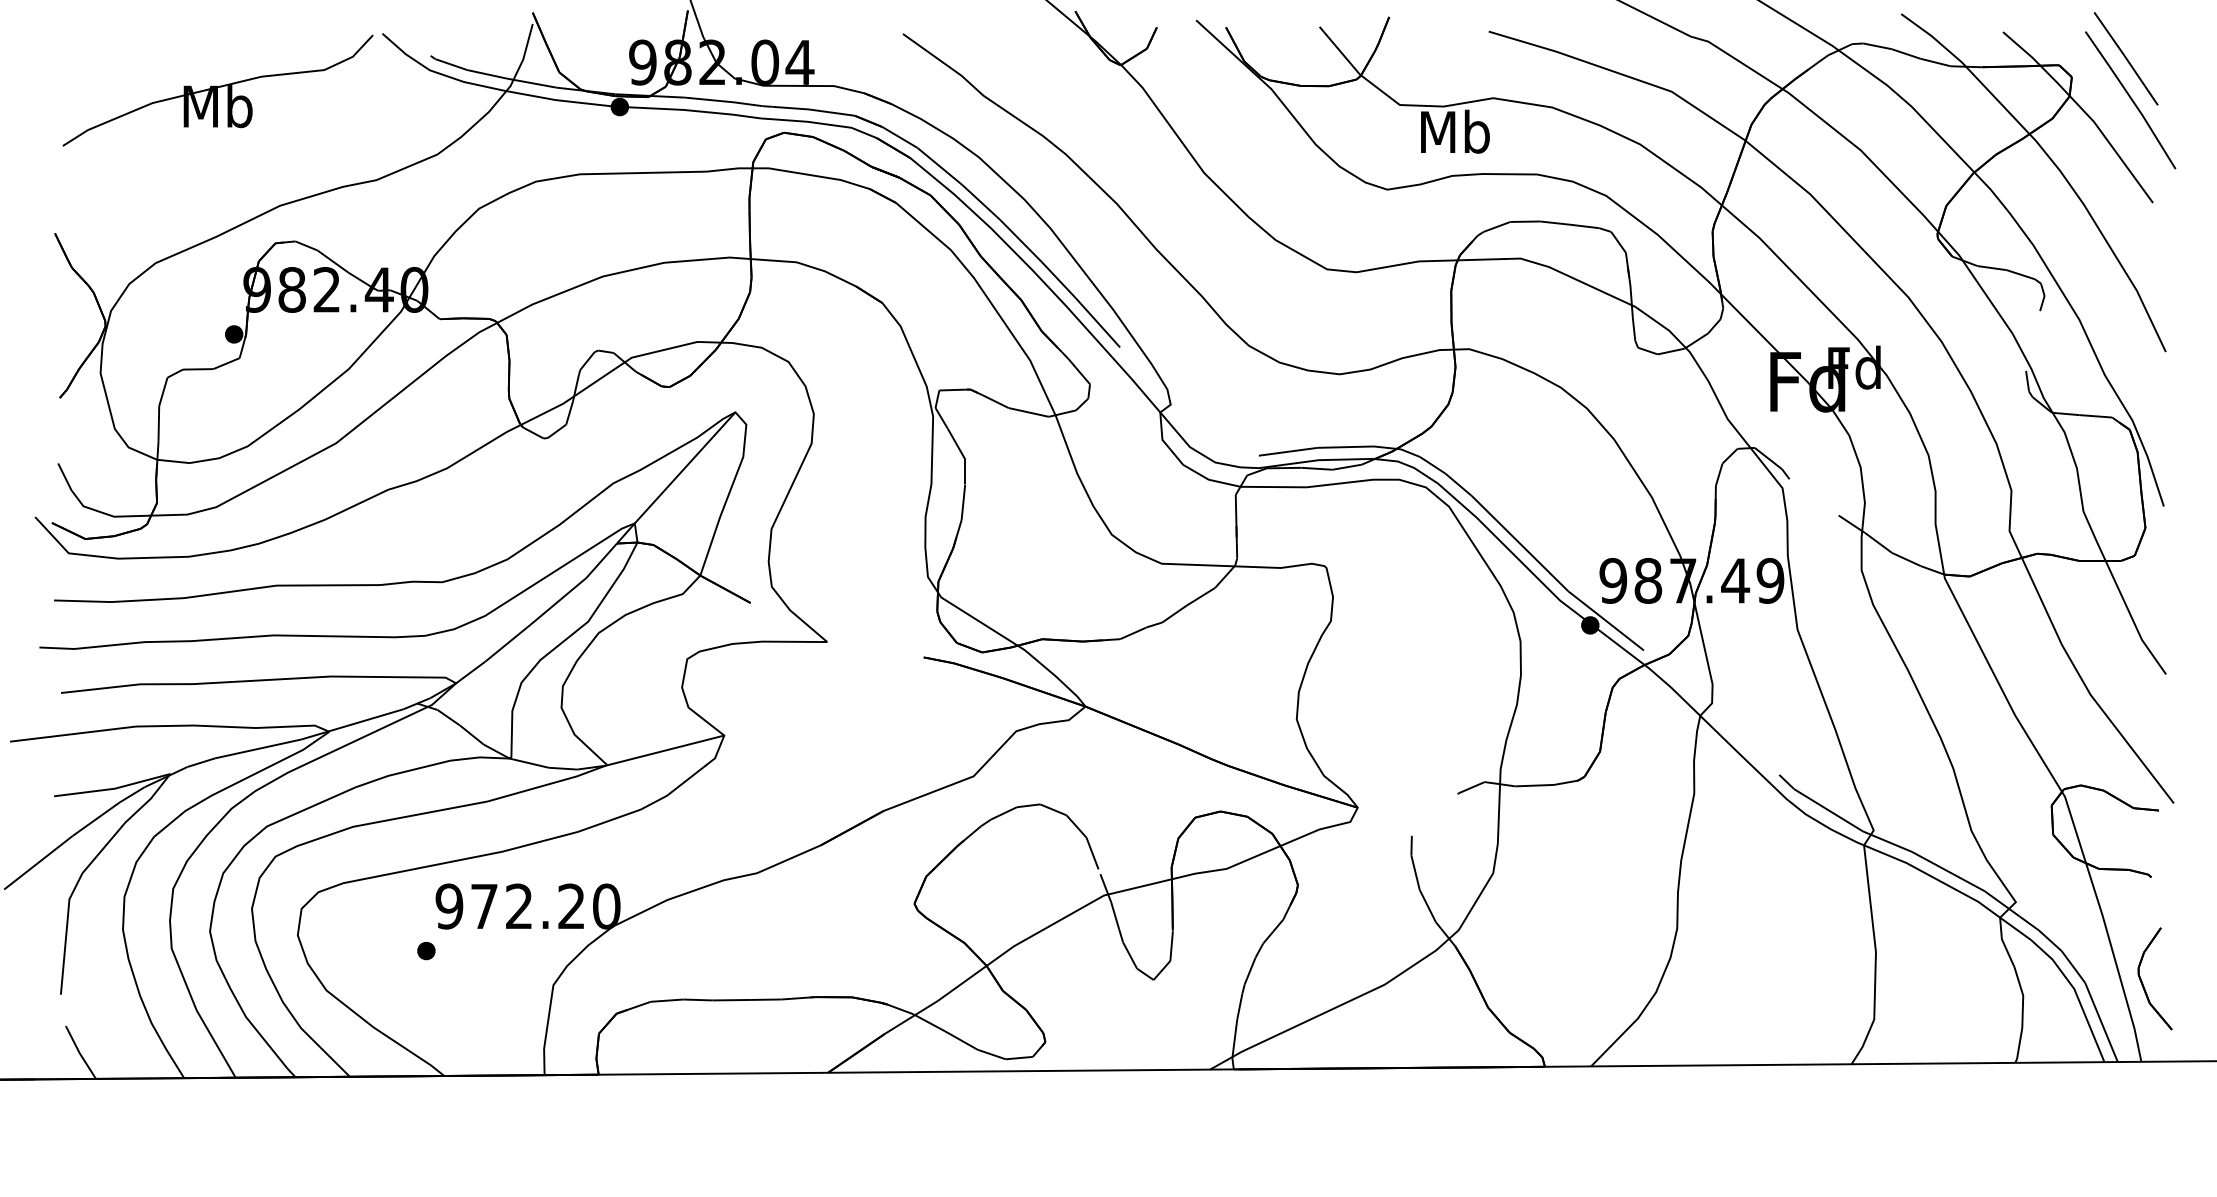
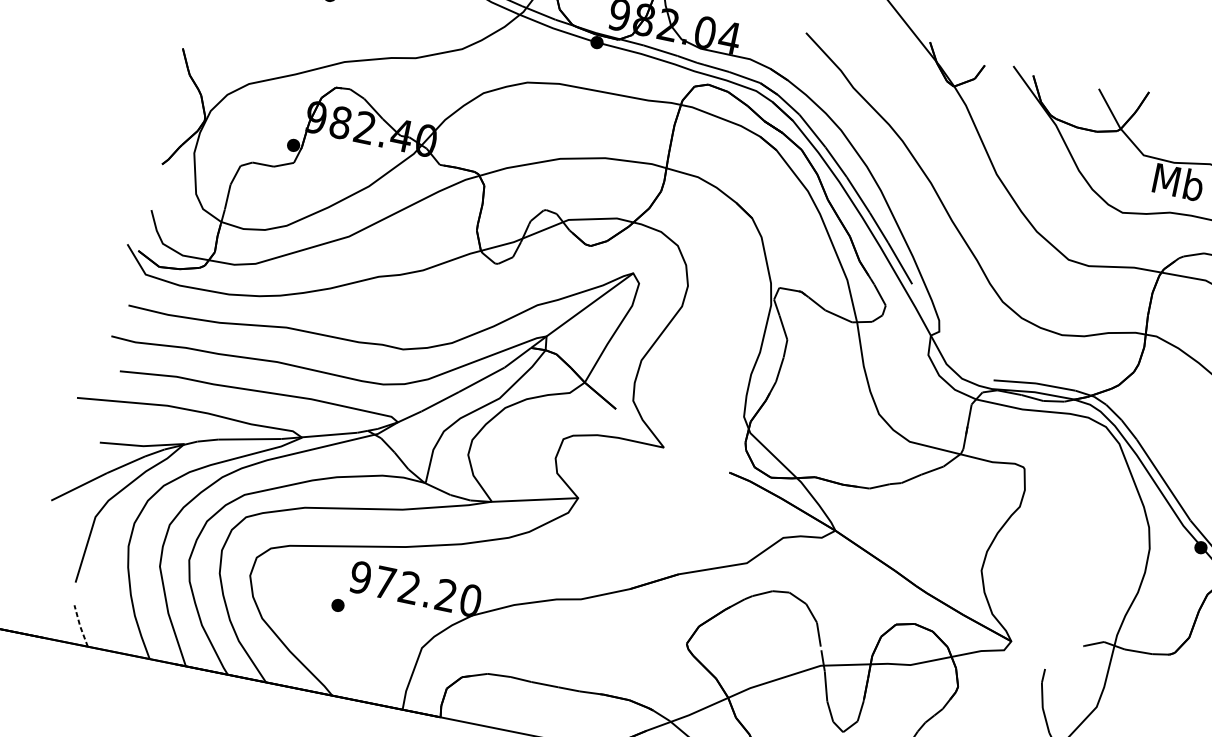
line: (79, 1053) -> (80, 626), solid -> dashed

